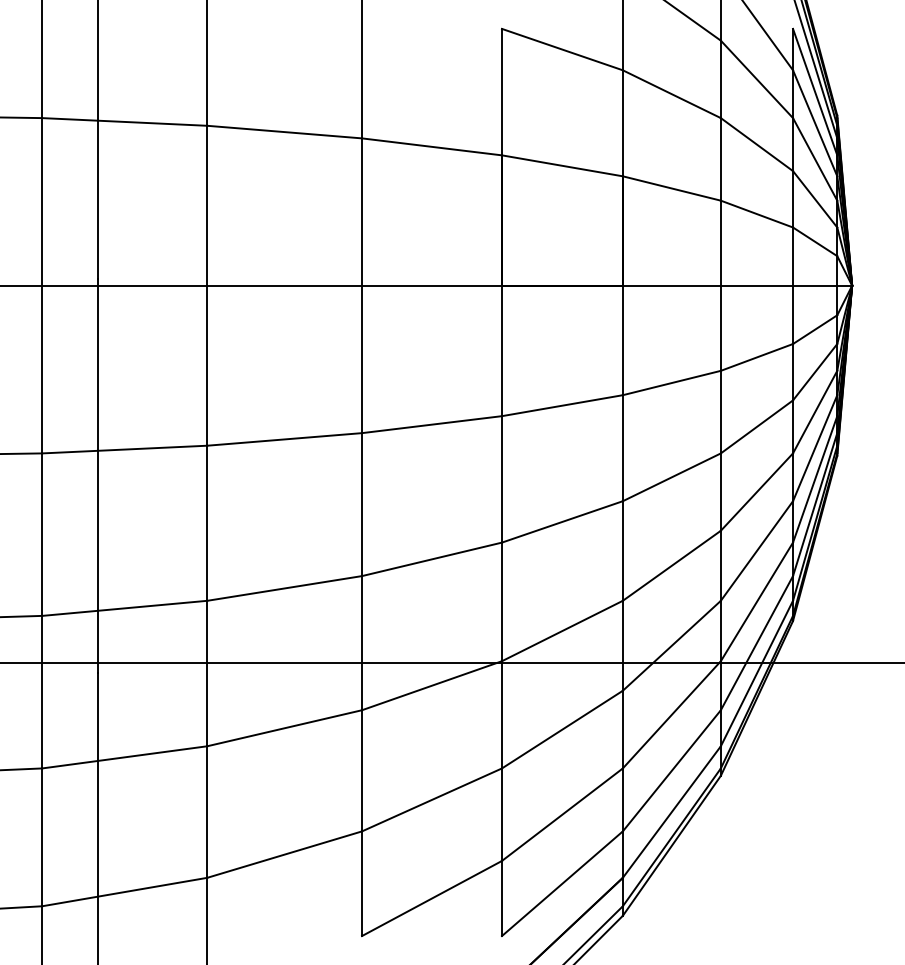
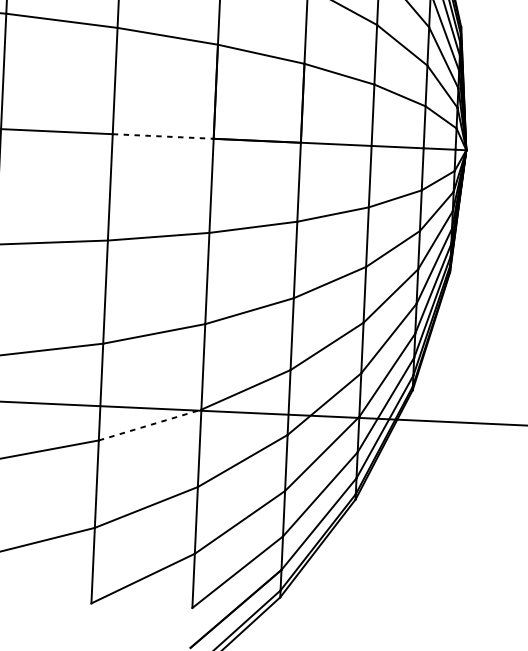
line: (432, 285) -> (163, 136), solid -> dashed
line: (432, 685) -> (150, 424), solid -> dashed

